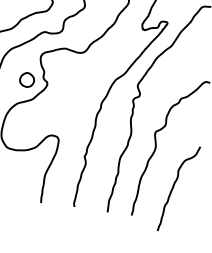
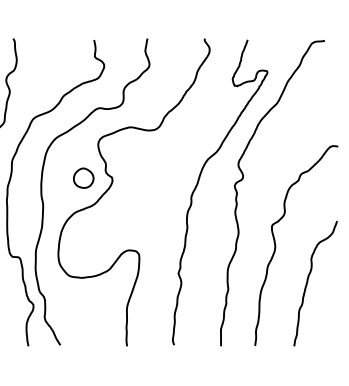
curve: (174, 186) -> (308, 281), moved

